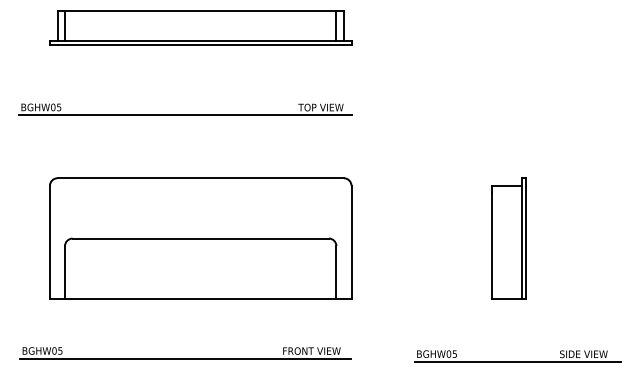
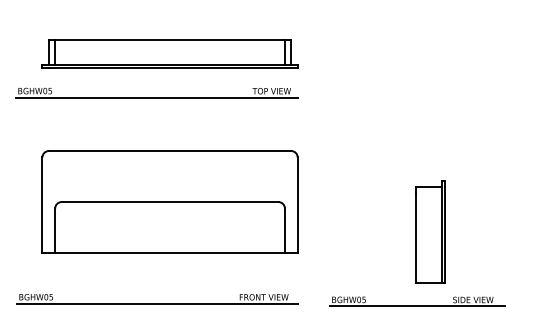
part: (200, 27) -> (169, 53), moved
part: (508, 237) -> (430, 231), moved
part: (517, 356) -> (417, 301), moved

